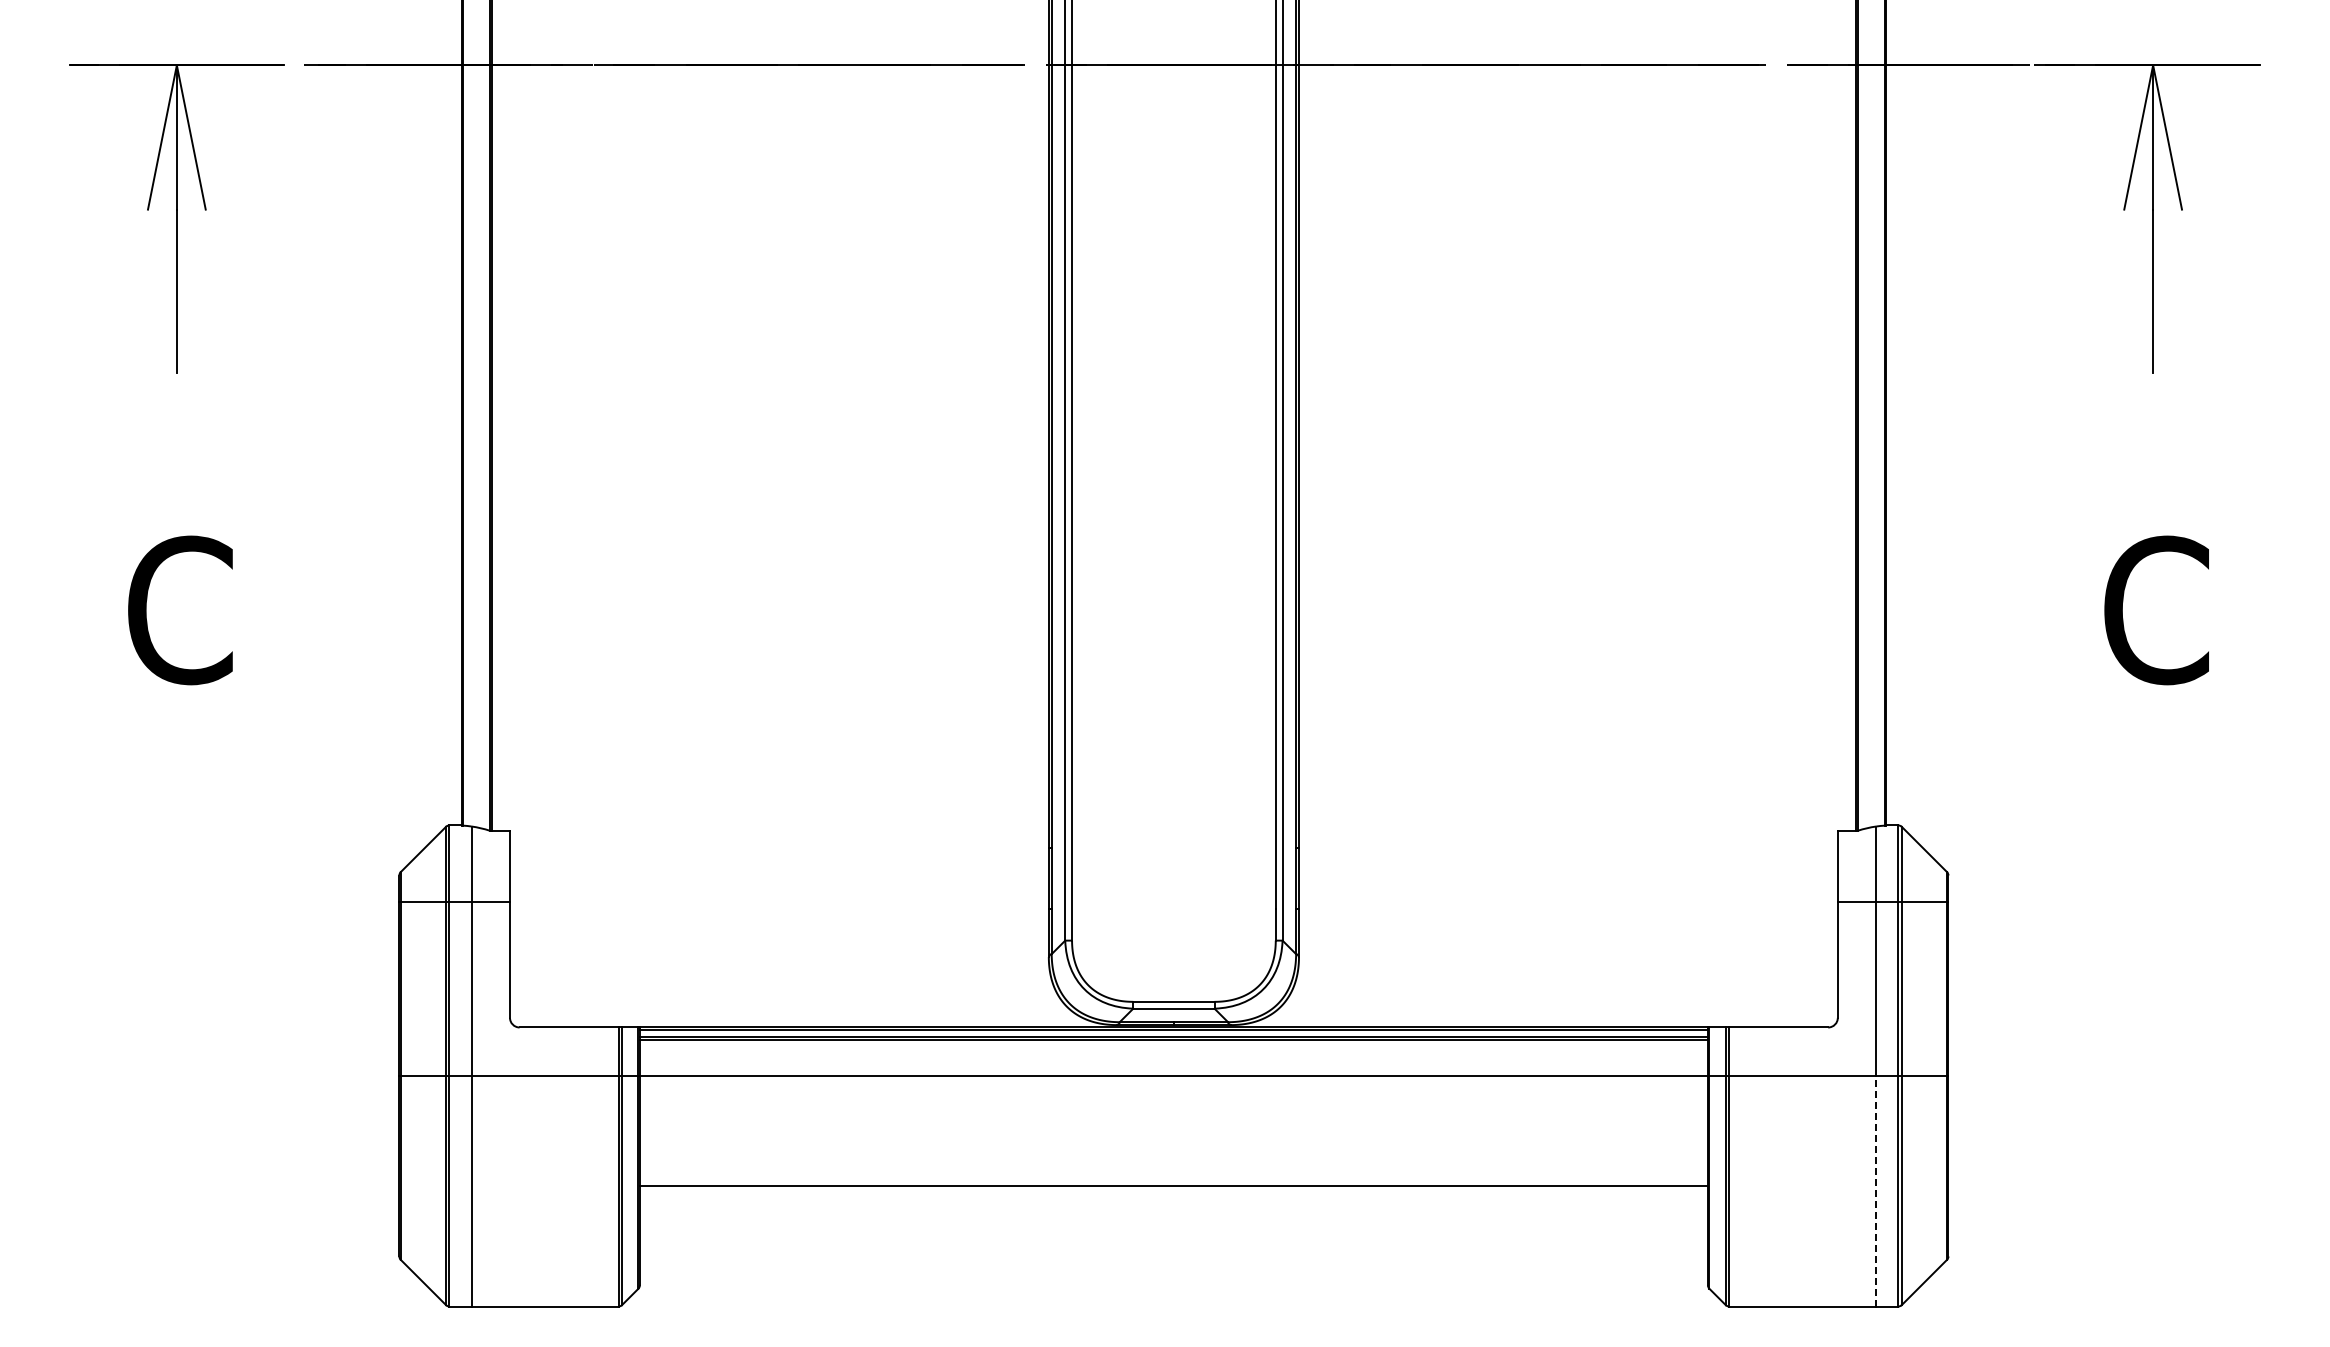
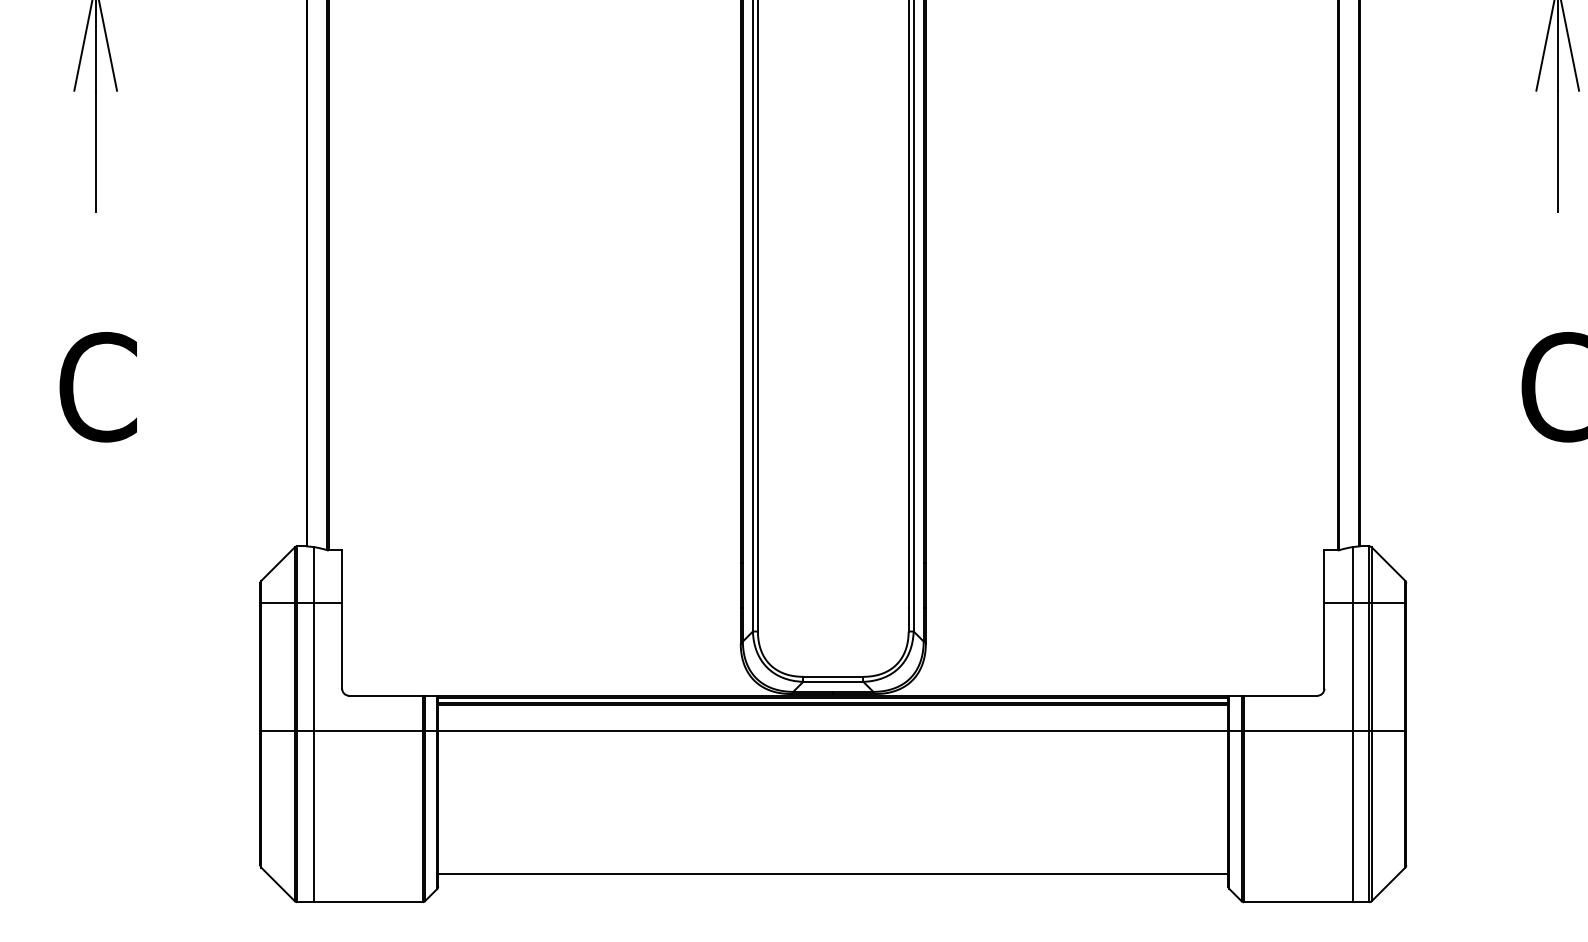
line: (1173, 1186) -> (832, 874), moved
line: (1876, 1190) -> (1353, 816), dashed -> solid

